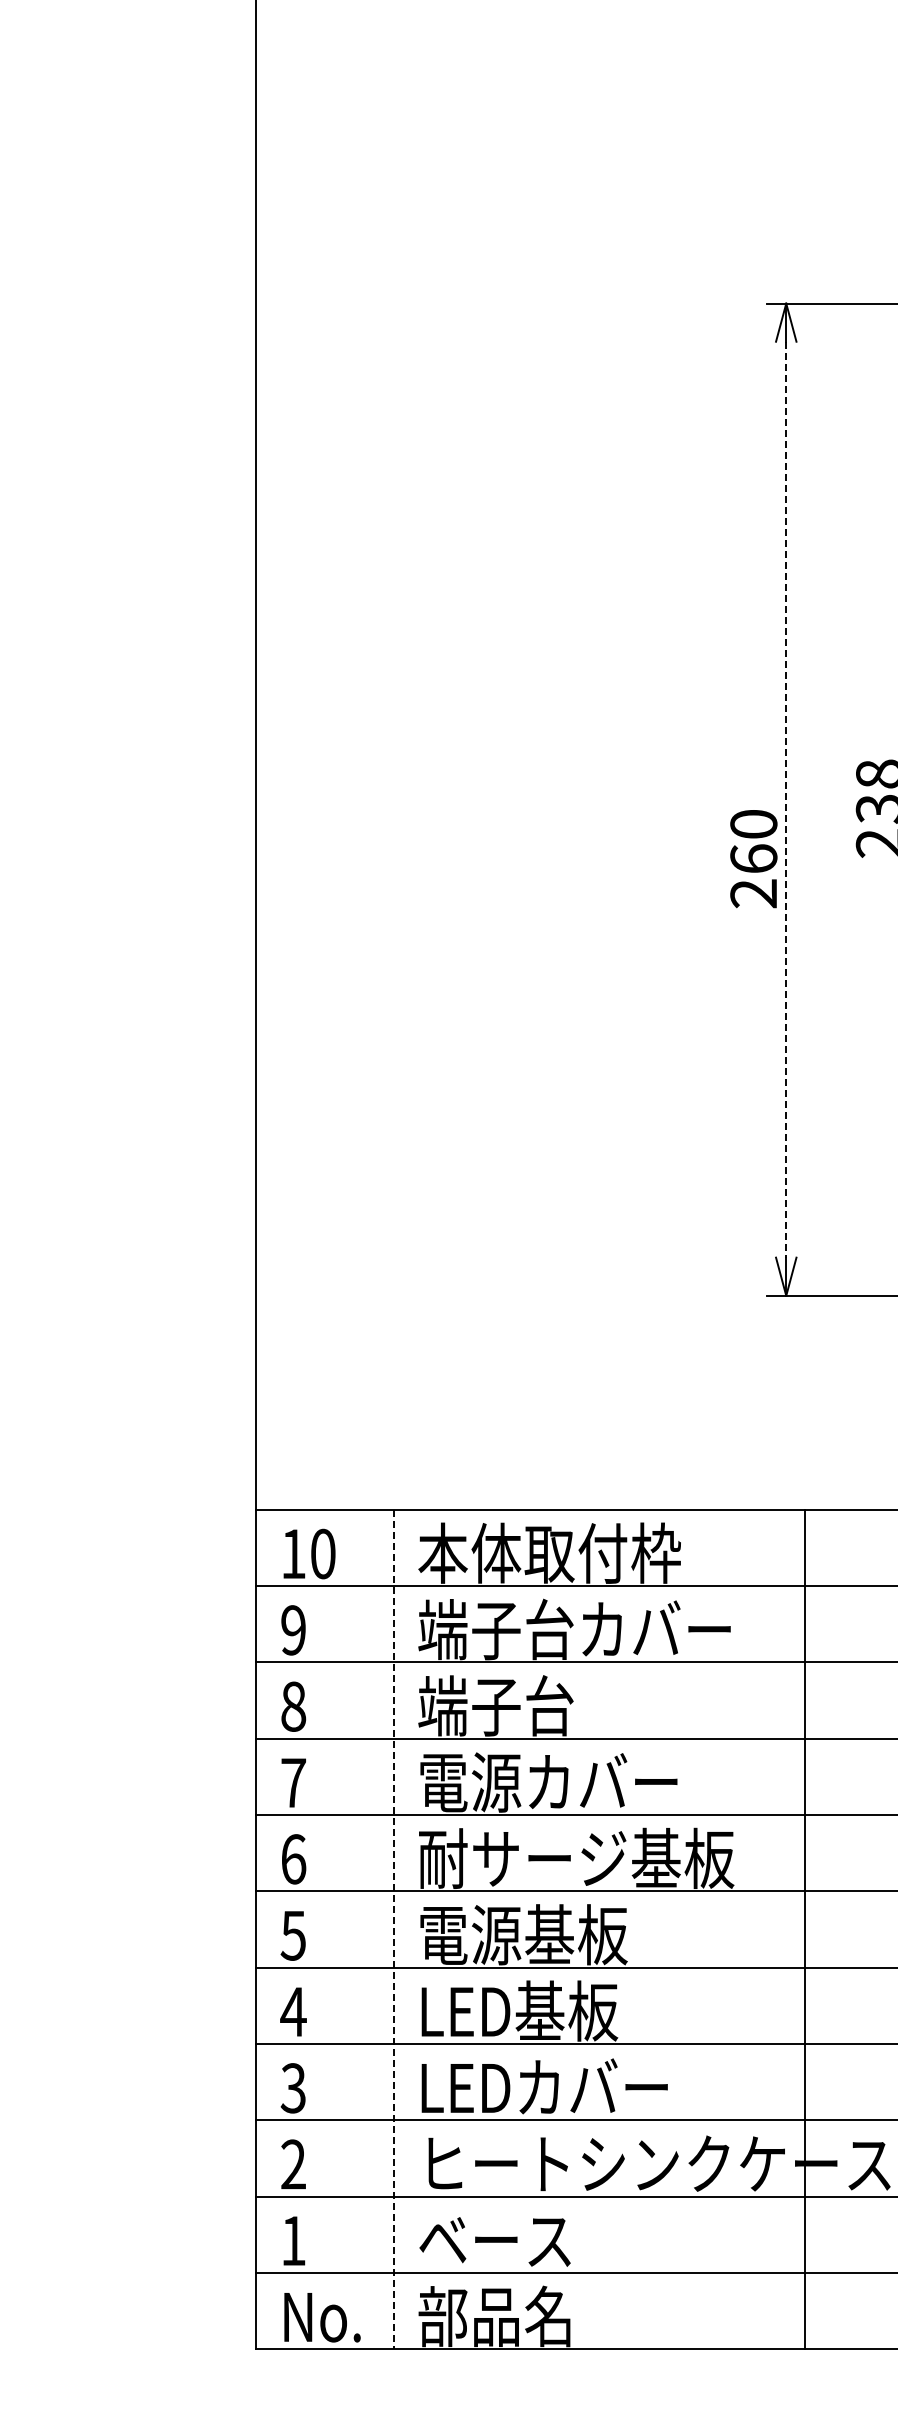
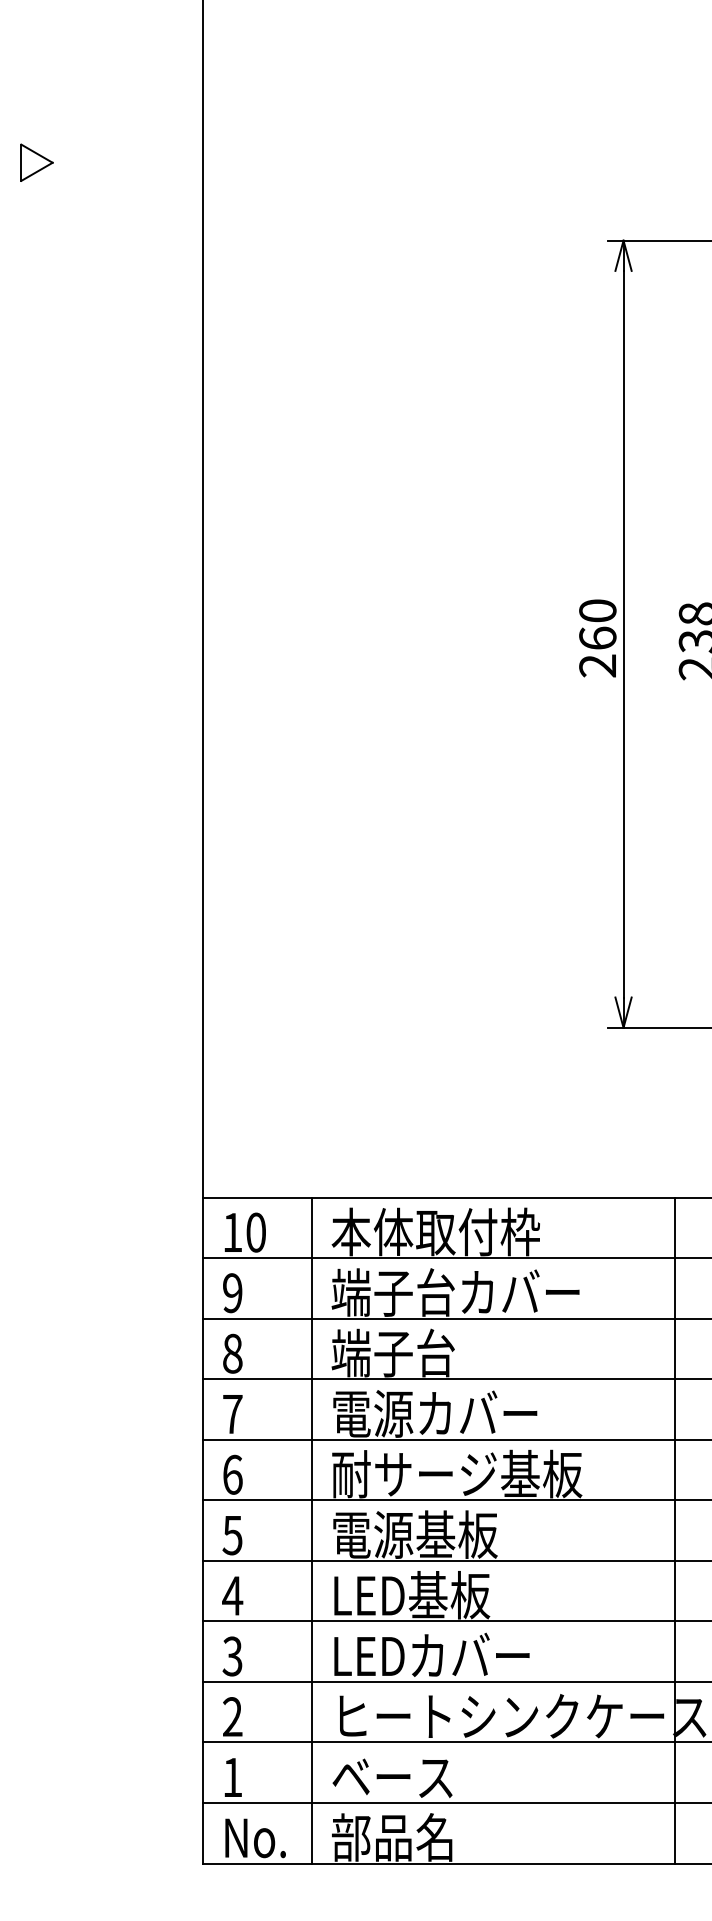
part: (46, 205) -> (36, 162), added
line: (786, 799) -> (623, 634), dashed -> solid
text: (753, 859) -> (597, 638), moved
line: (393, 1929) -> (311, 1530), dashed -> solid
line: (805, 1929) -> (675, 1530), moved

